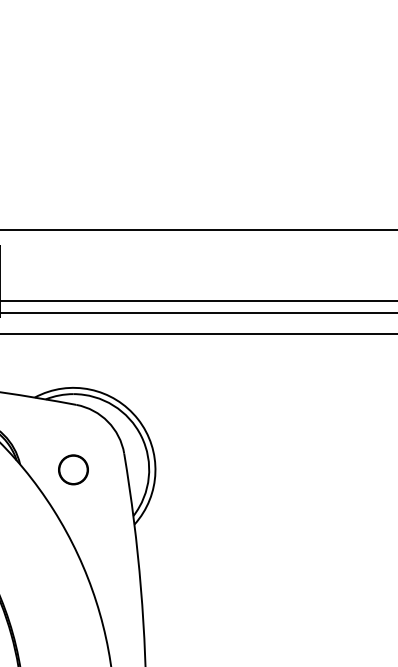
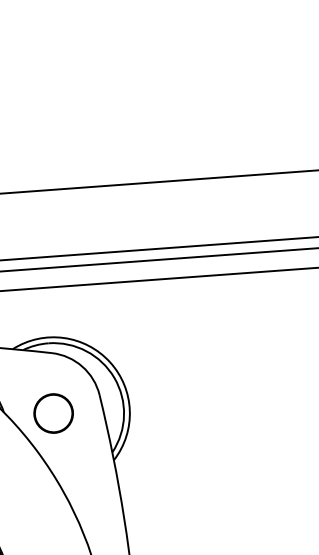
part: (73, 469) -> (53, 413), size x1.43

